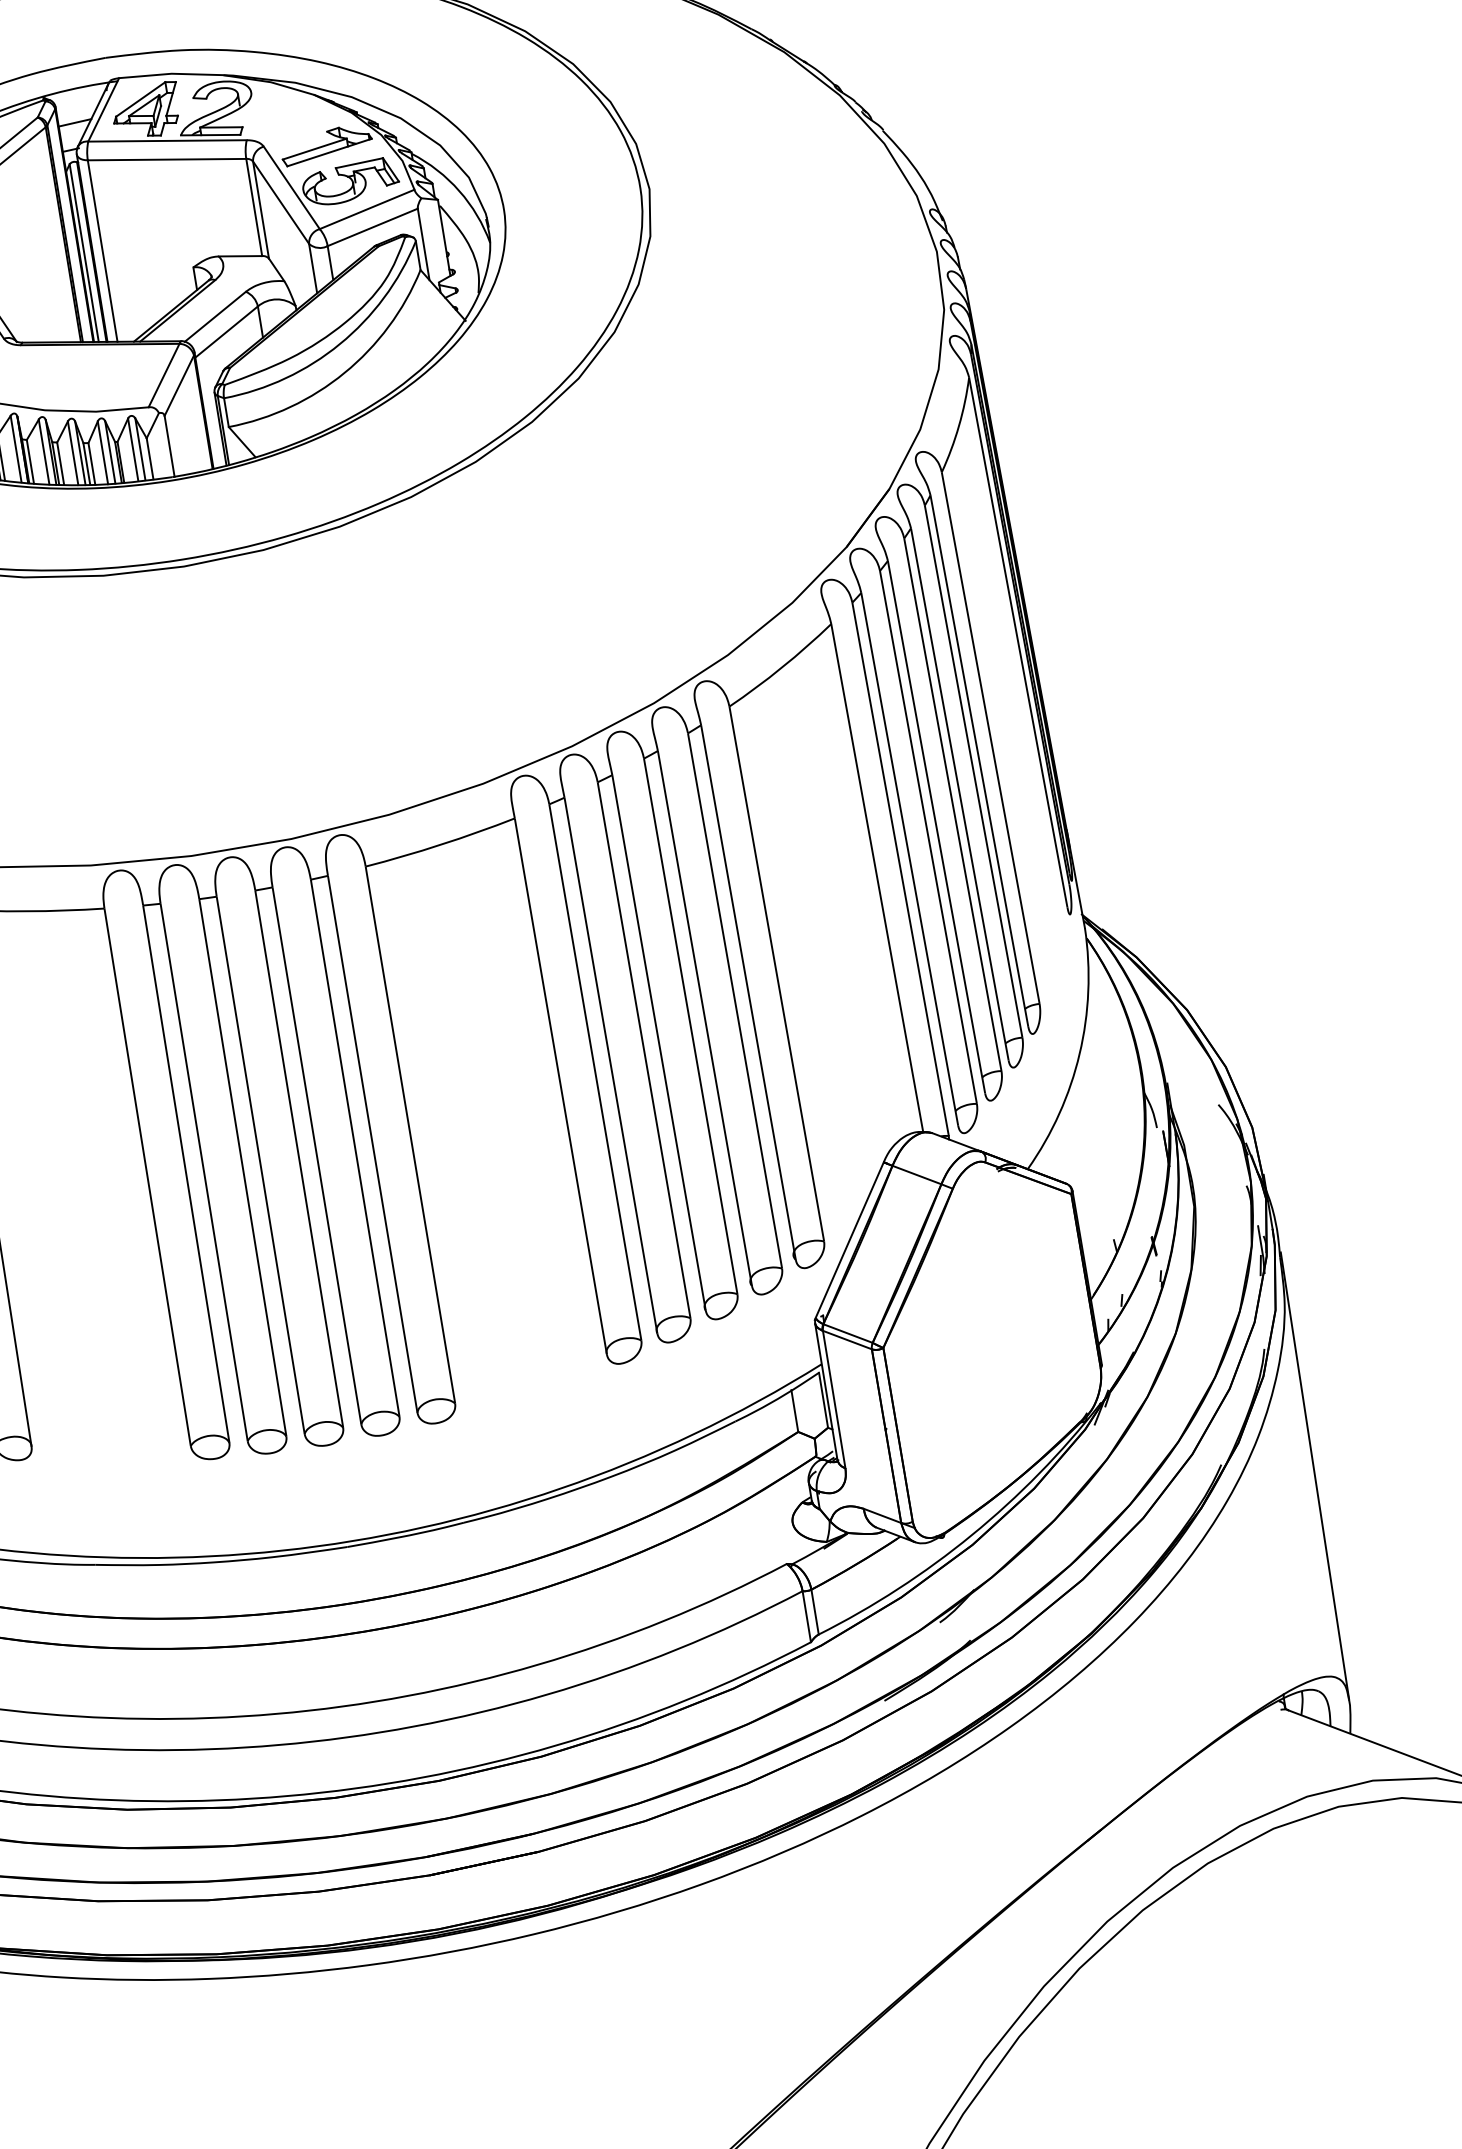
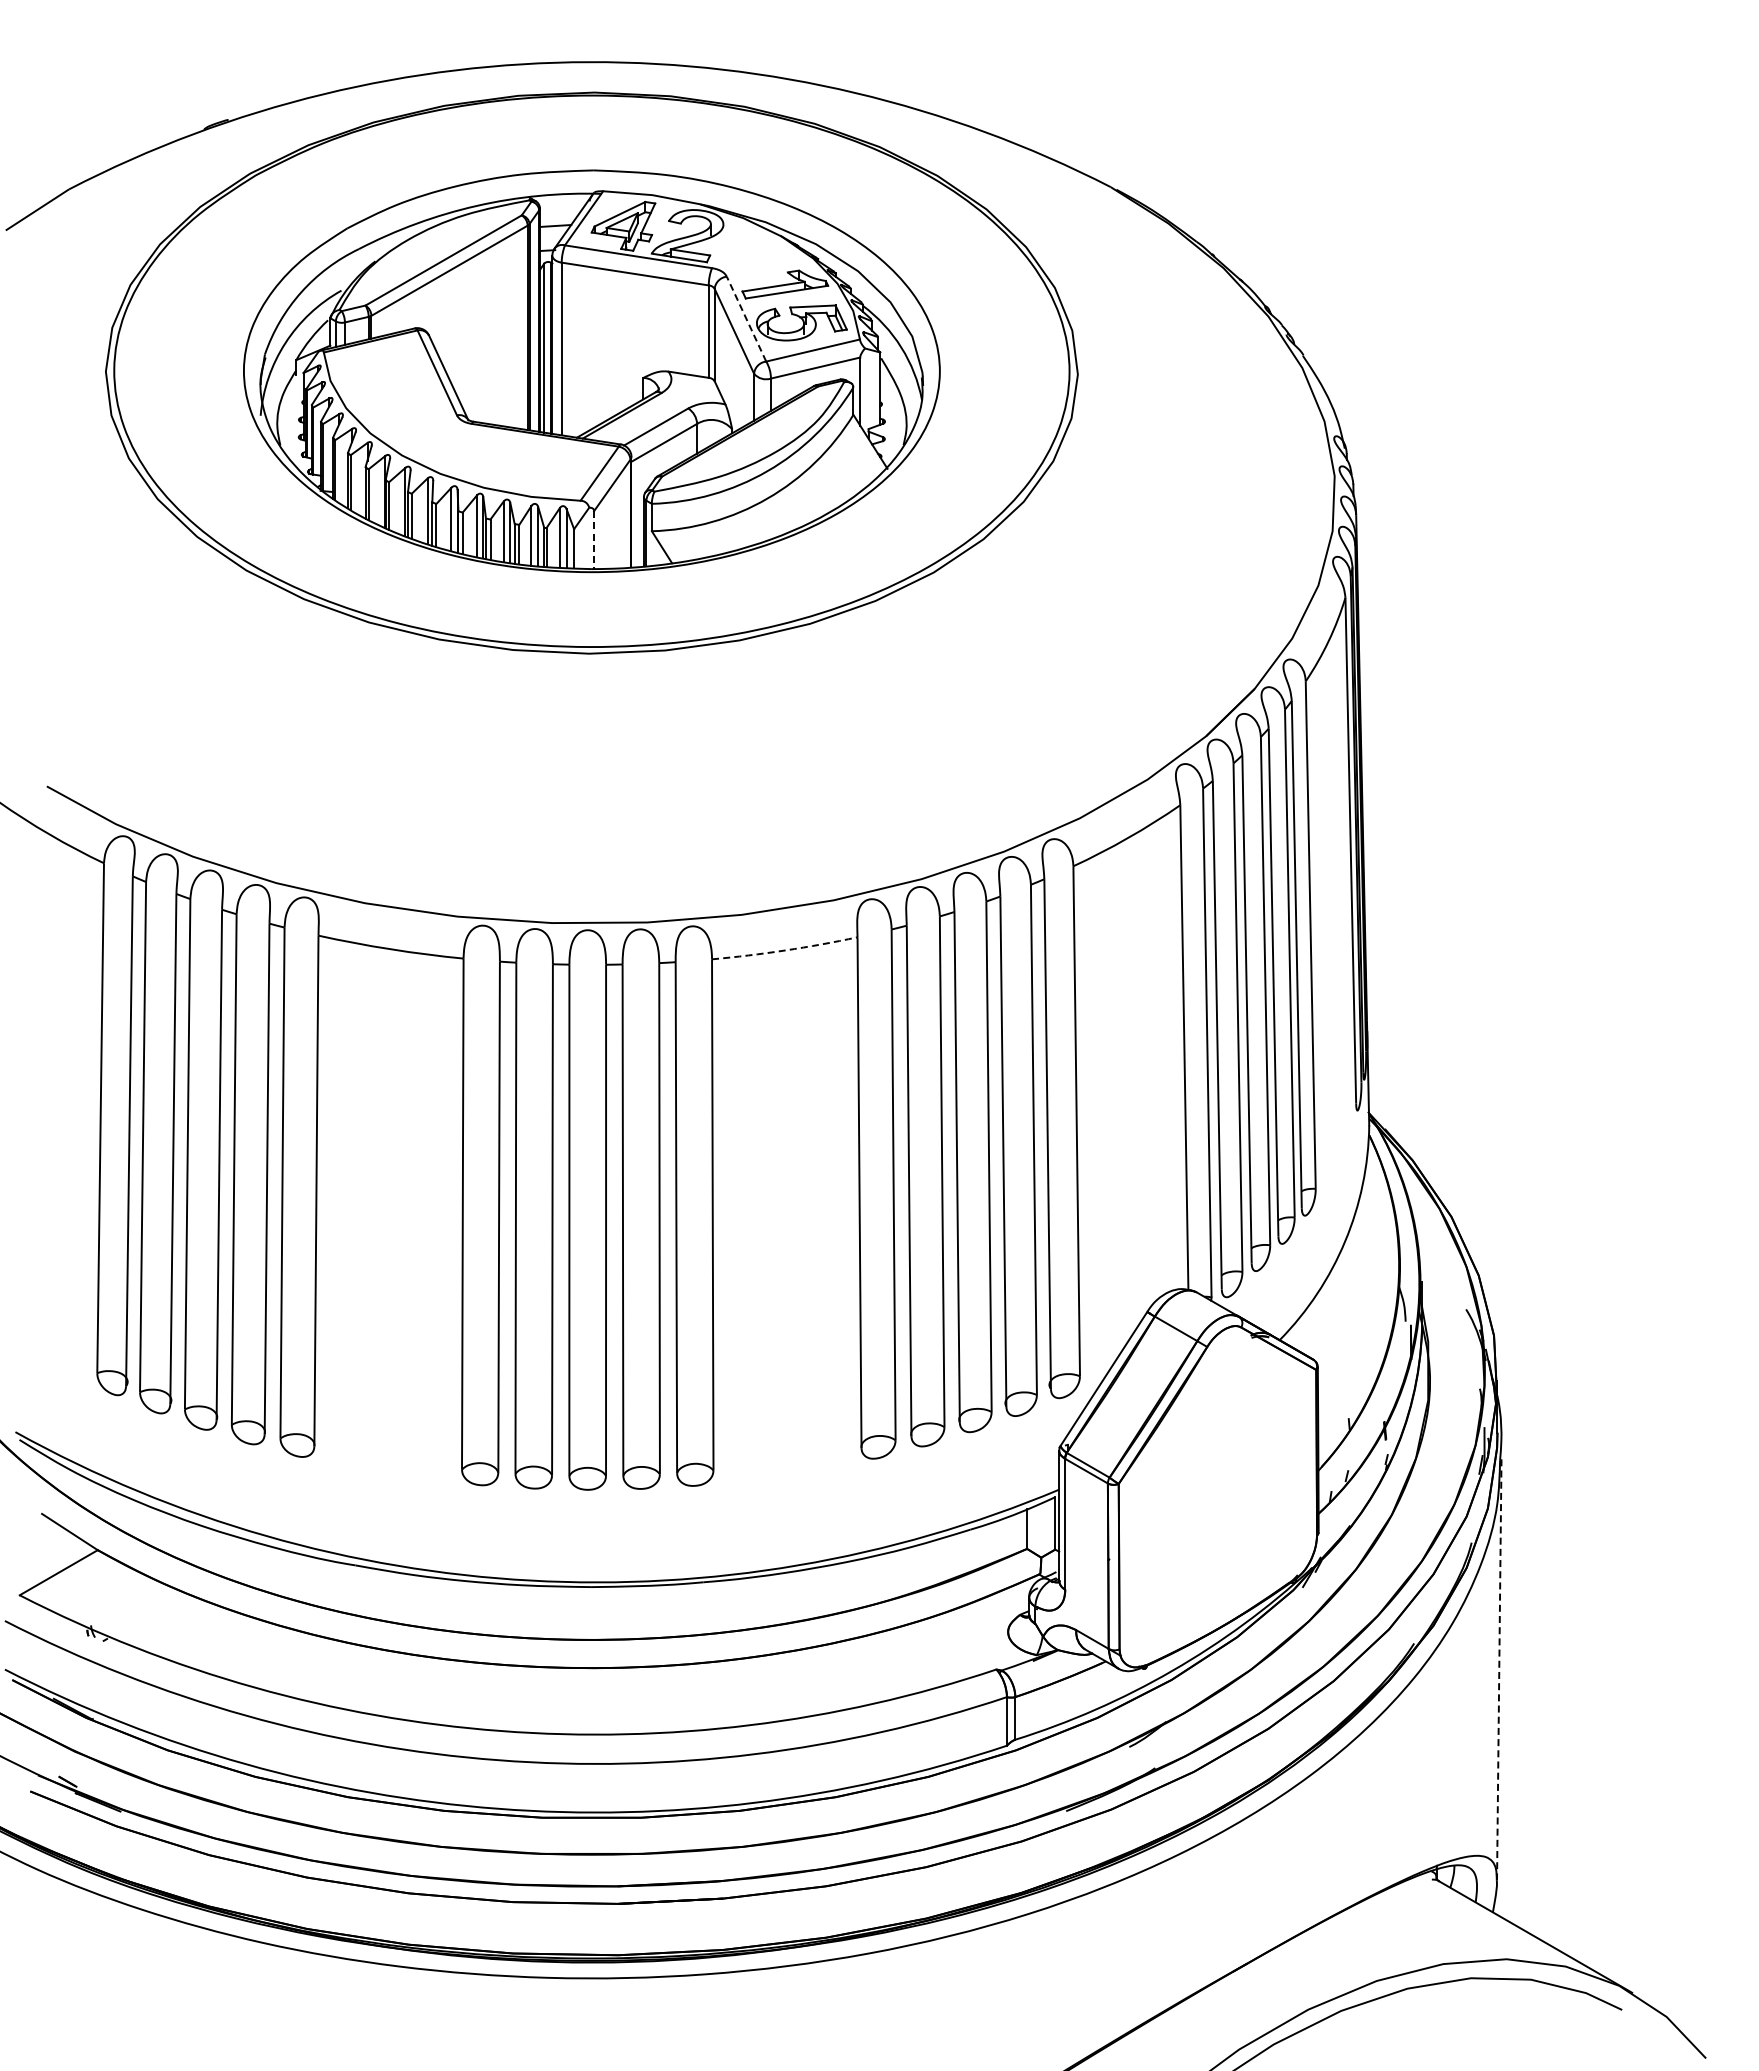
line: (291, 188) -> (746, 319), solid -> dashed
line: (170, 446) -> (594, 540), solid -> dashed
arc: (441, 844) -> (785, 950), solid -> dashed
line: (1315, 1475) -> (1499, 1667), solid -> dashed

